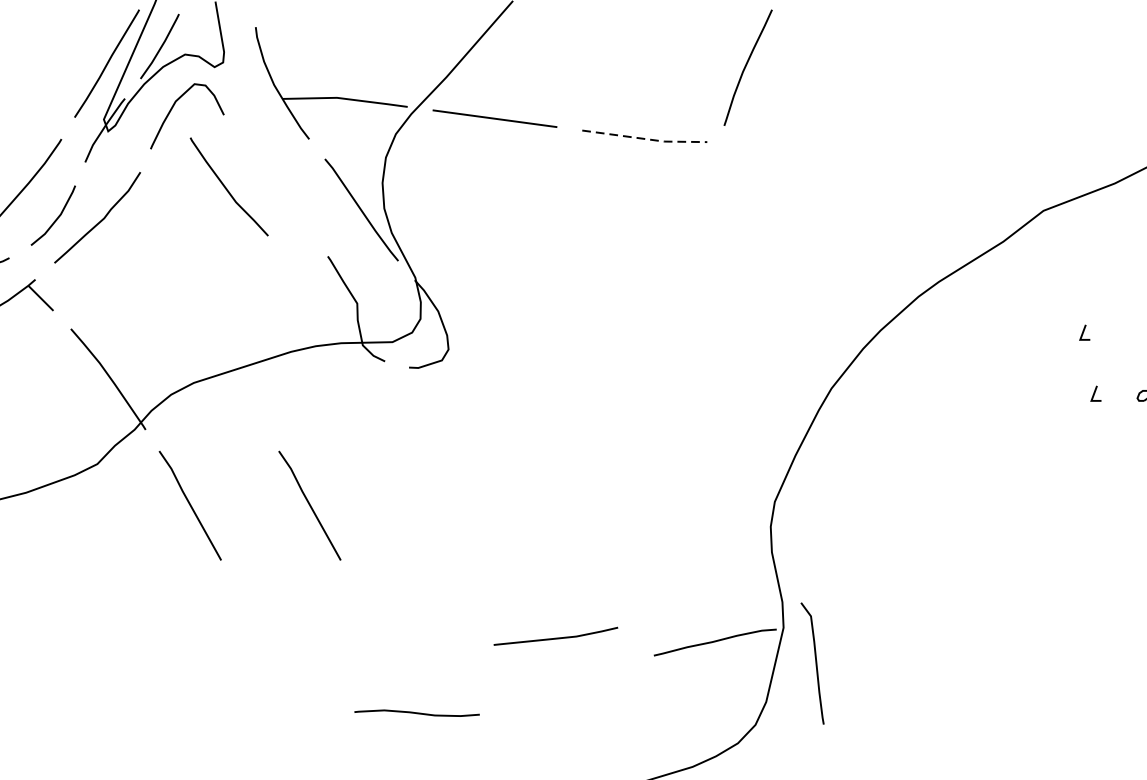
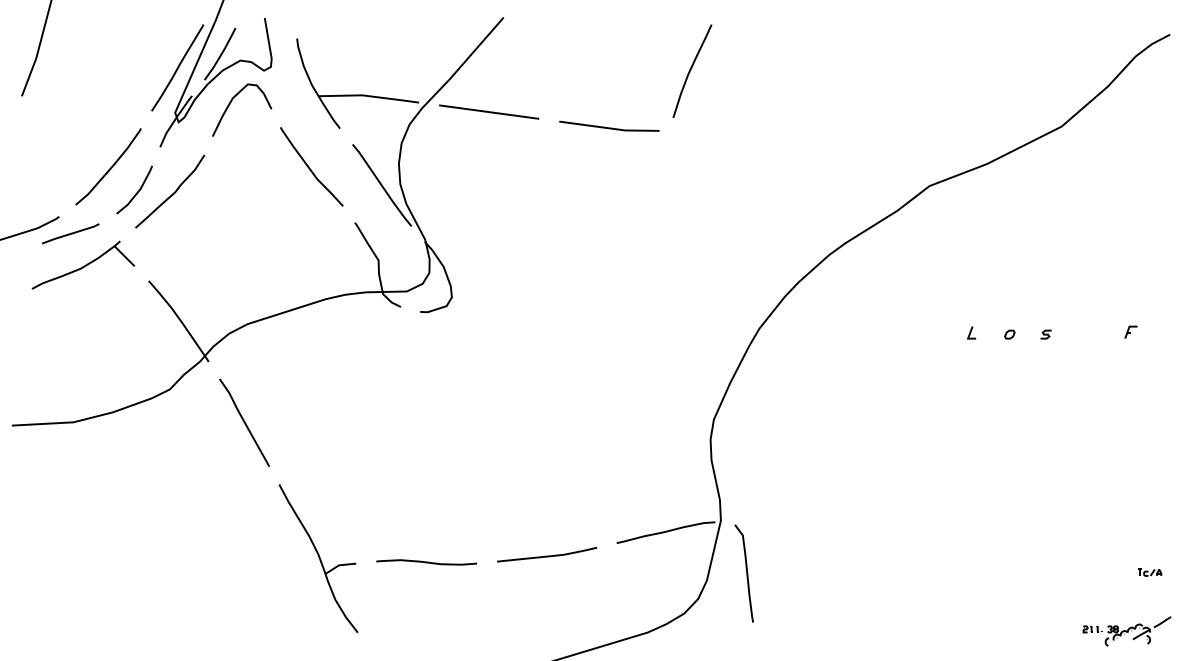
line: (646, 139) -> (610, 128), dashed -> solid
curve: (226, 186) -> (309, 166), moved
line: (1084, 332) -> (962, 283), removed
curve: (309, 505) -> (340, 422), removed
curve: (556, 637) -> (547, 555), moved
curve: (815, 663) -> (746, 573), moved
part: (282, 674) -> (318, 558), added
curve: (416, 713) -> (426, 562), moved

